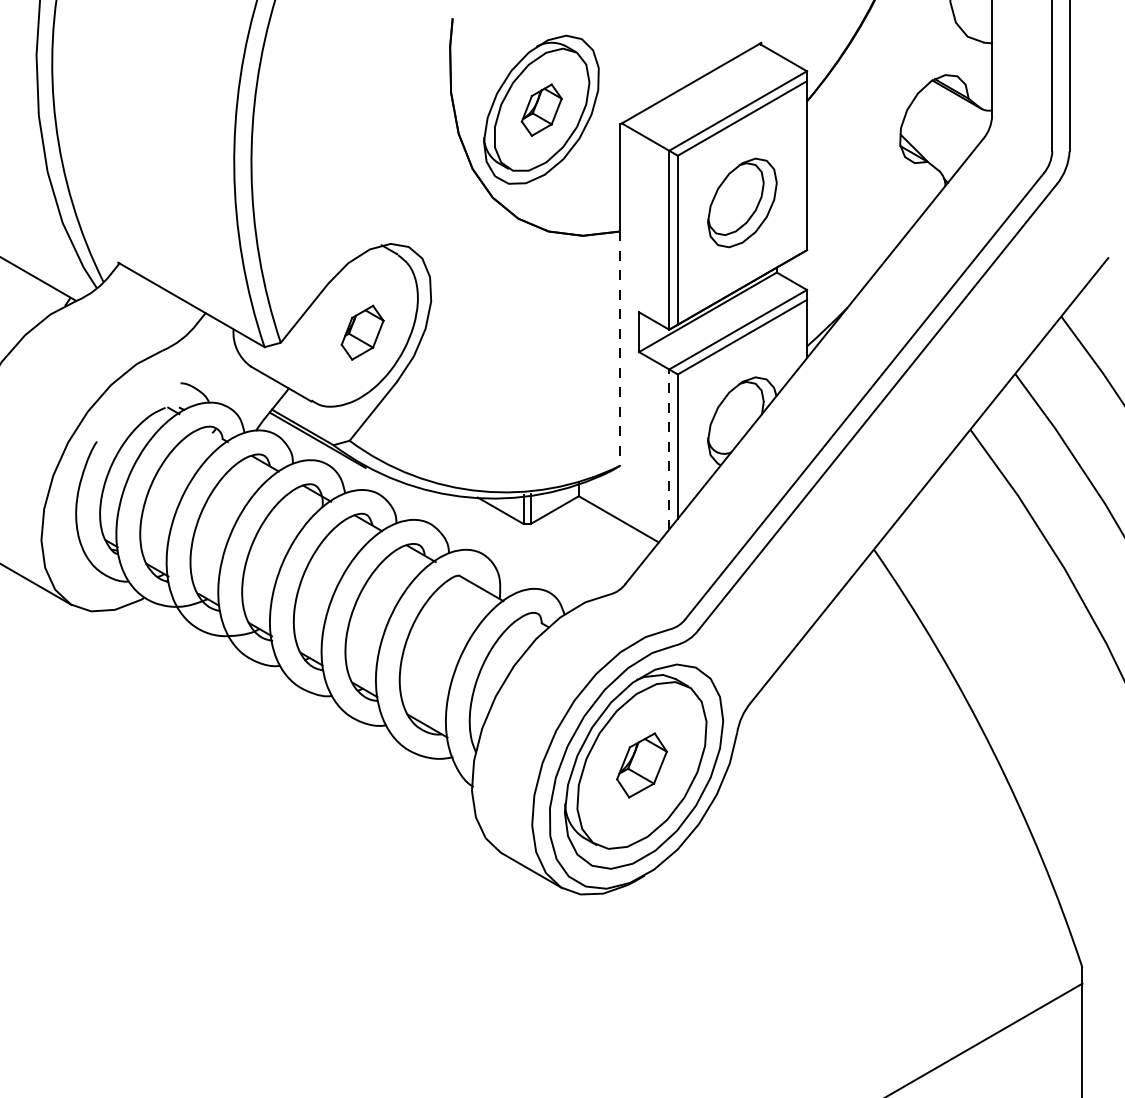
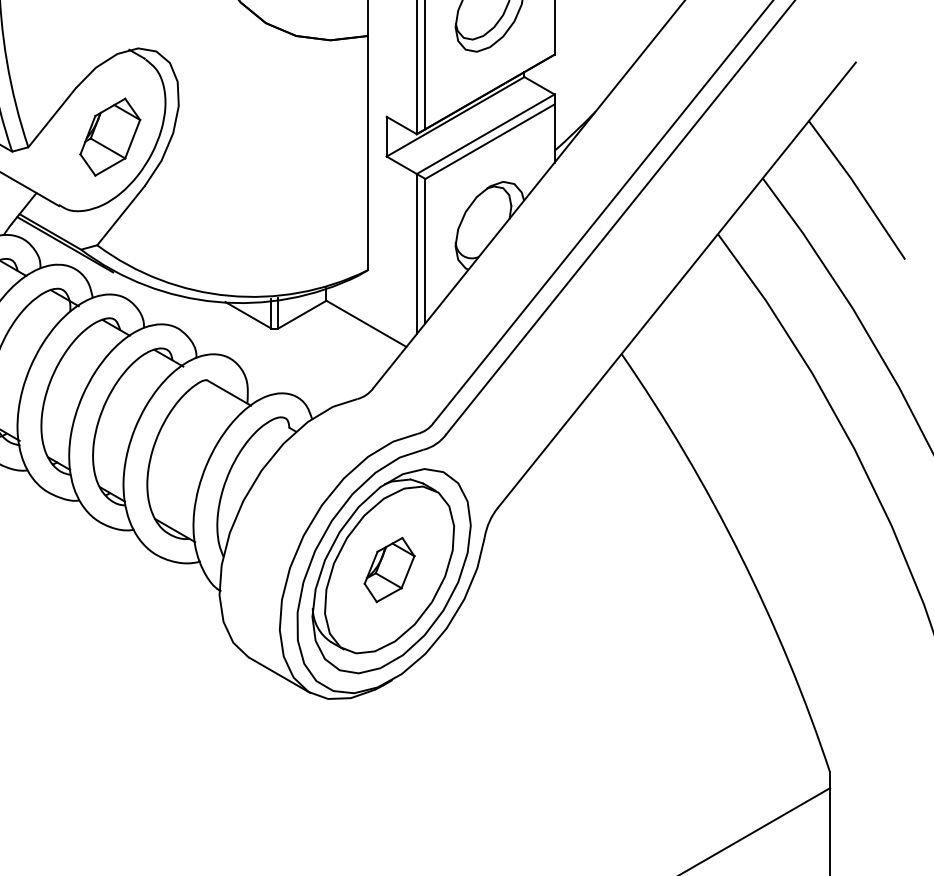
part: (362, 332) -> (110, 137), size x1.43
line: (620, 349) -> (368, 154), dashed -> solid
line: (669, 449) -> (417, 254), dashed -> solid

